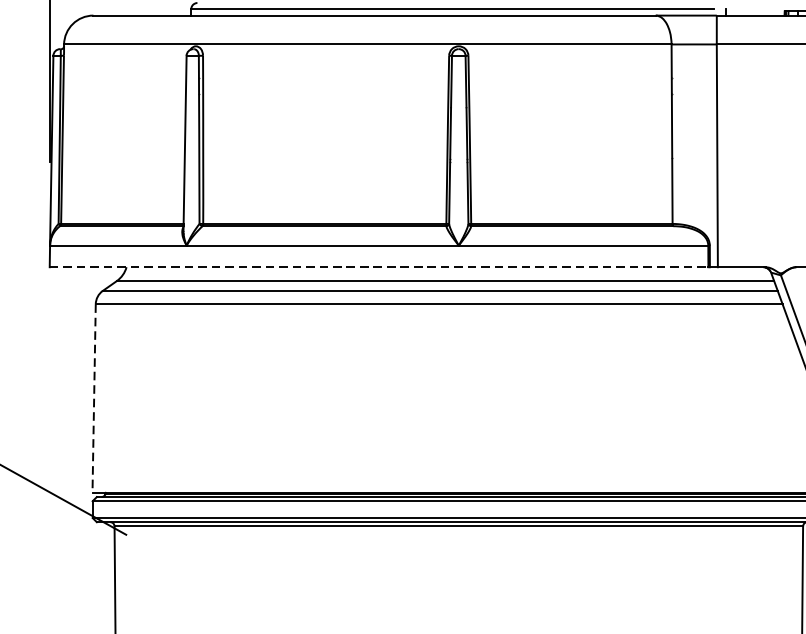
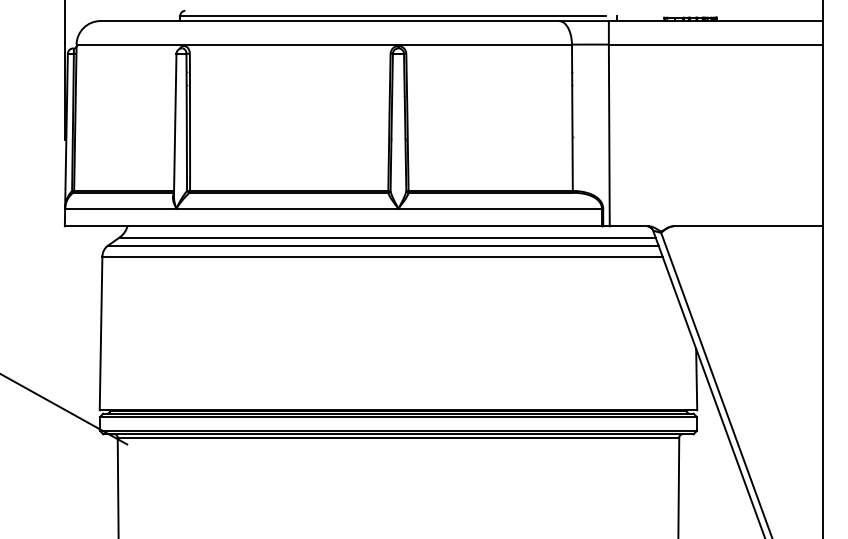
line: (379, 267) -> (333, 226), dashed -> solid
line: (94, 398) -> (101, 333), dashed -> solid

